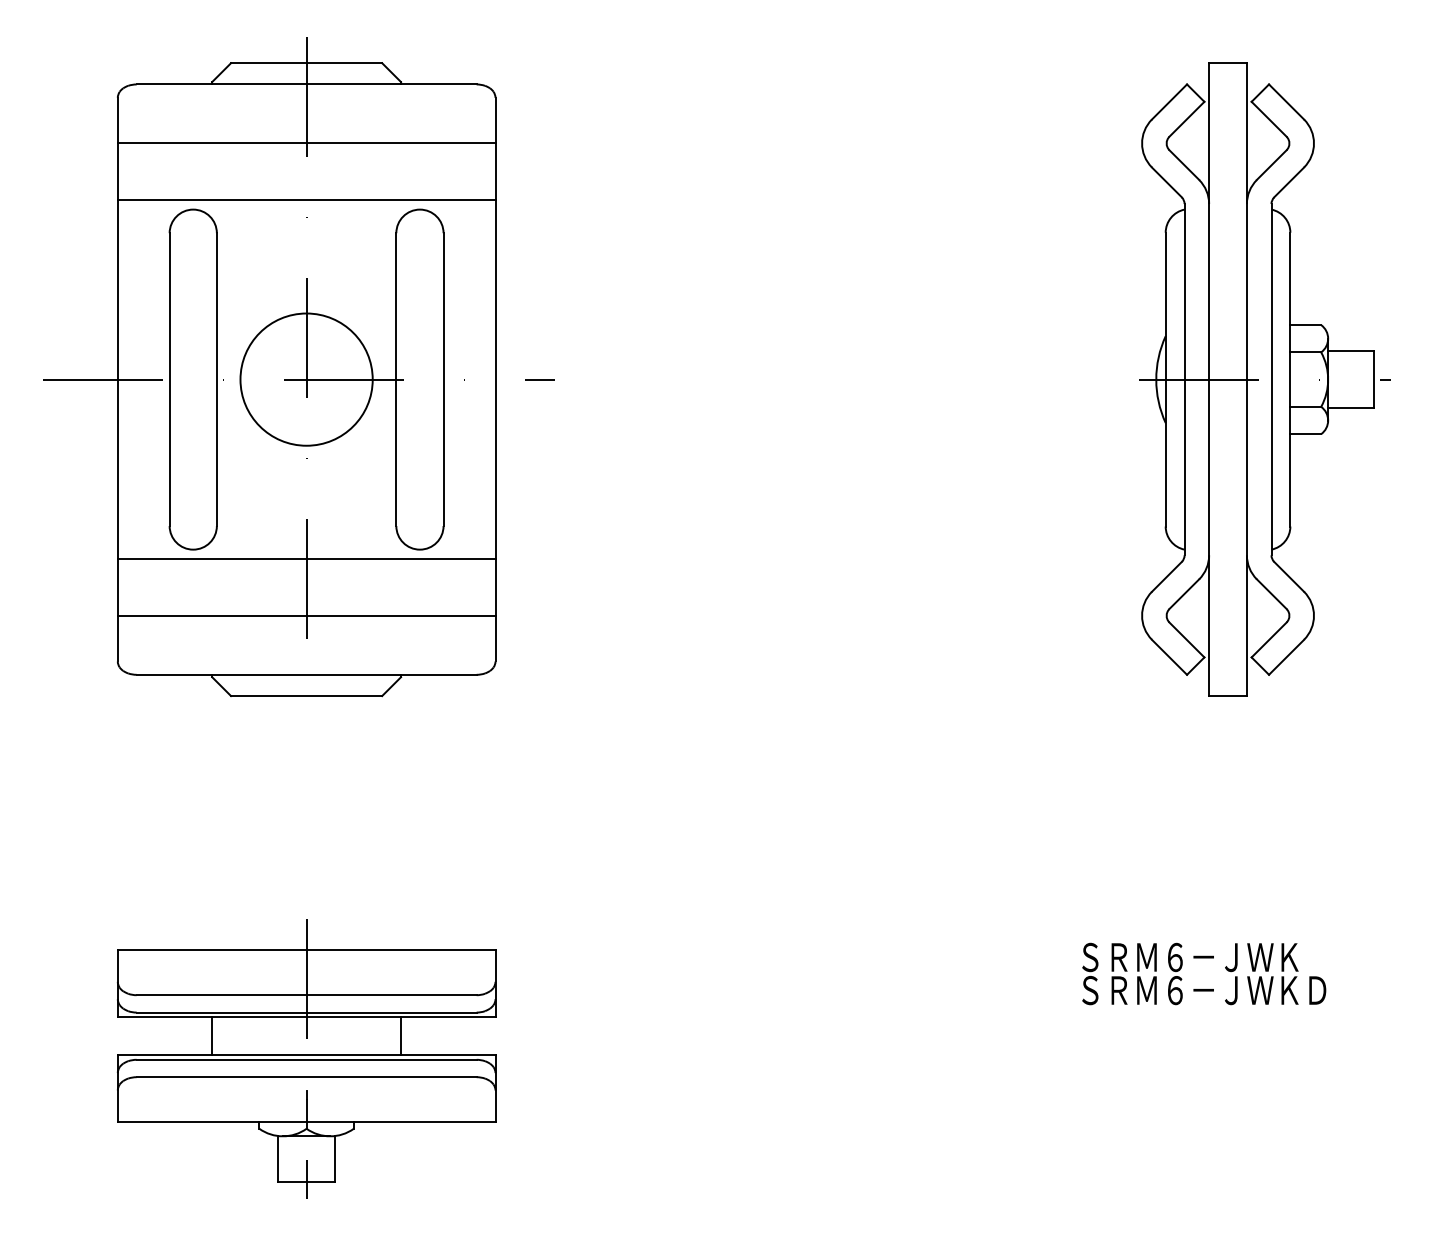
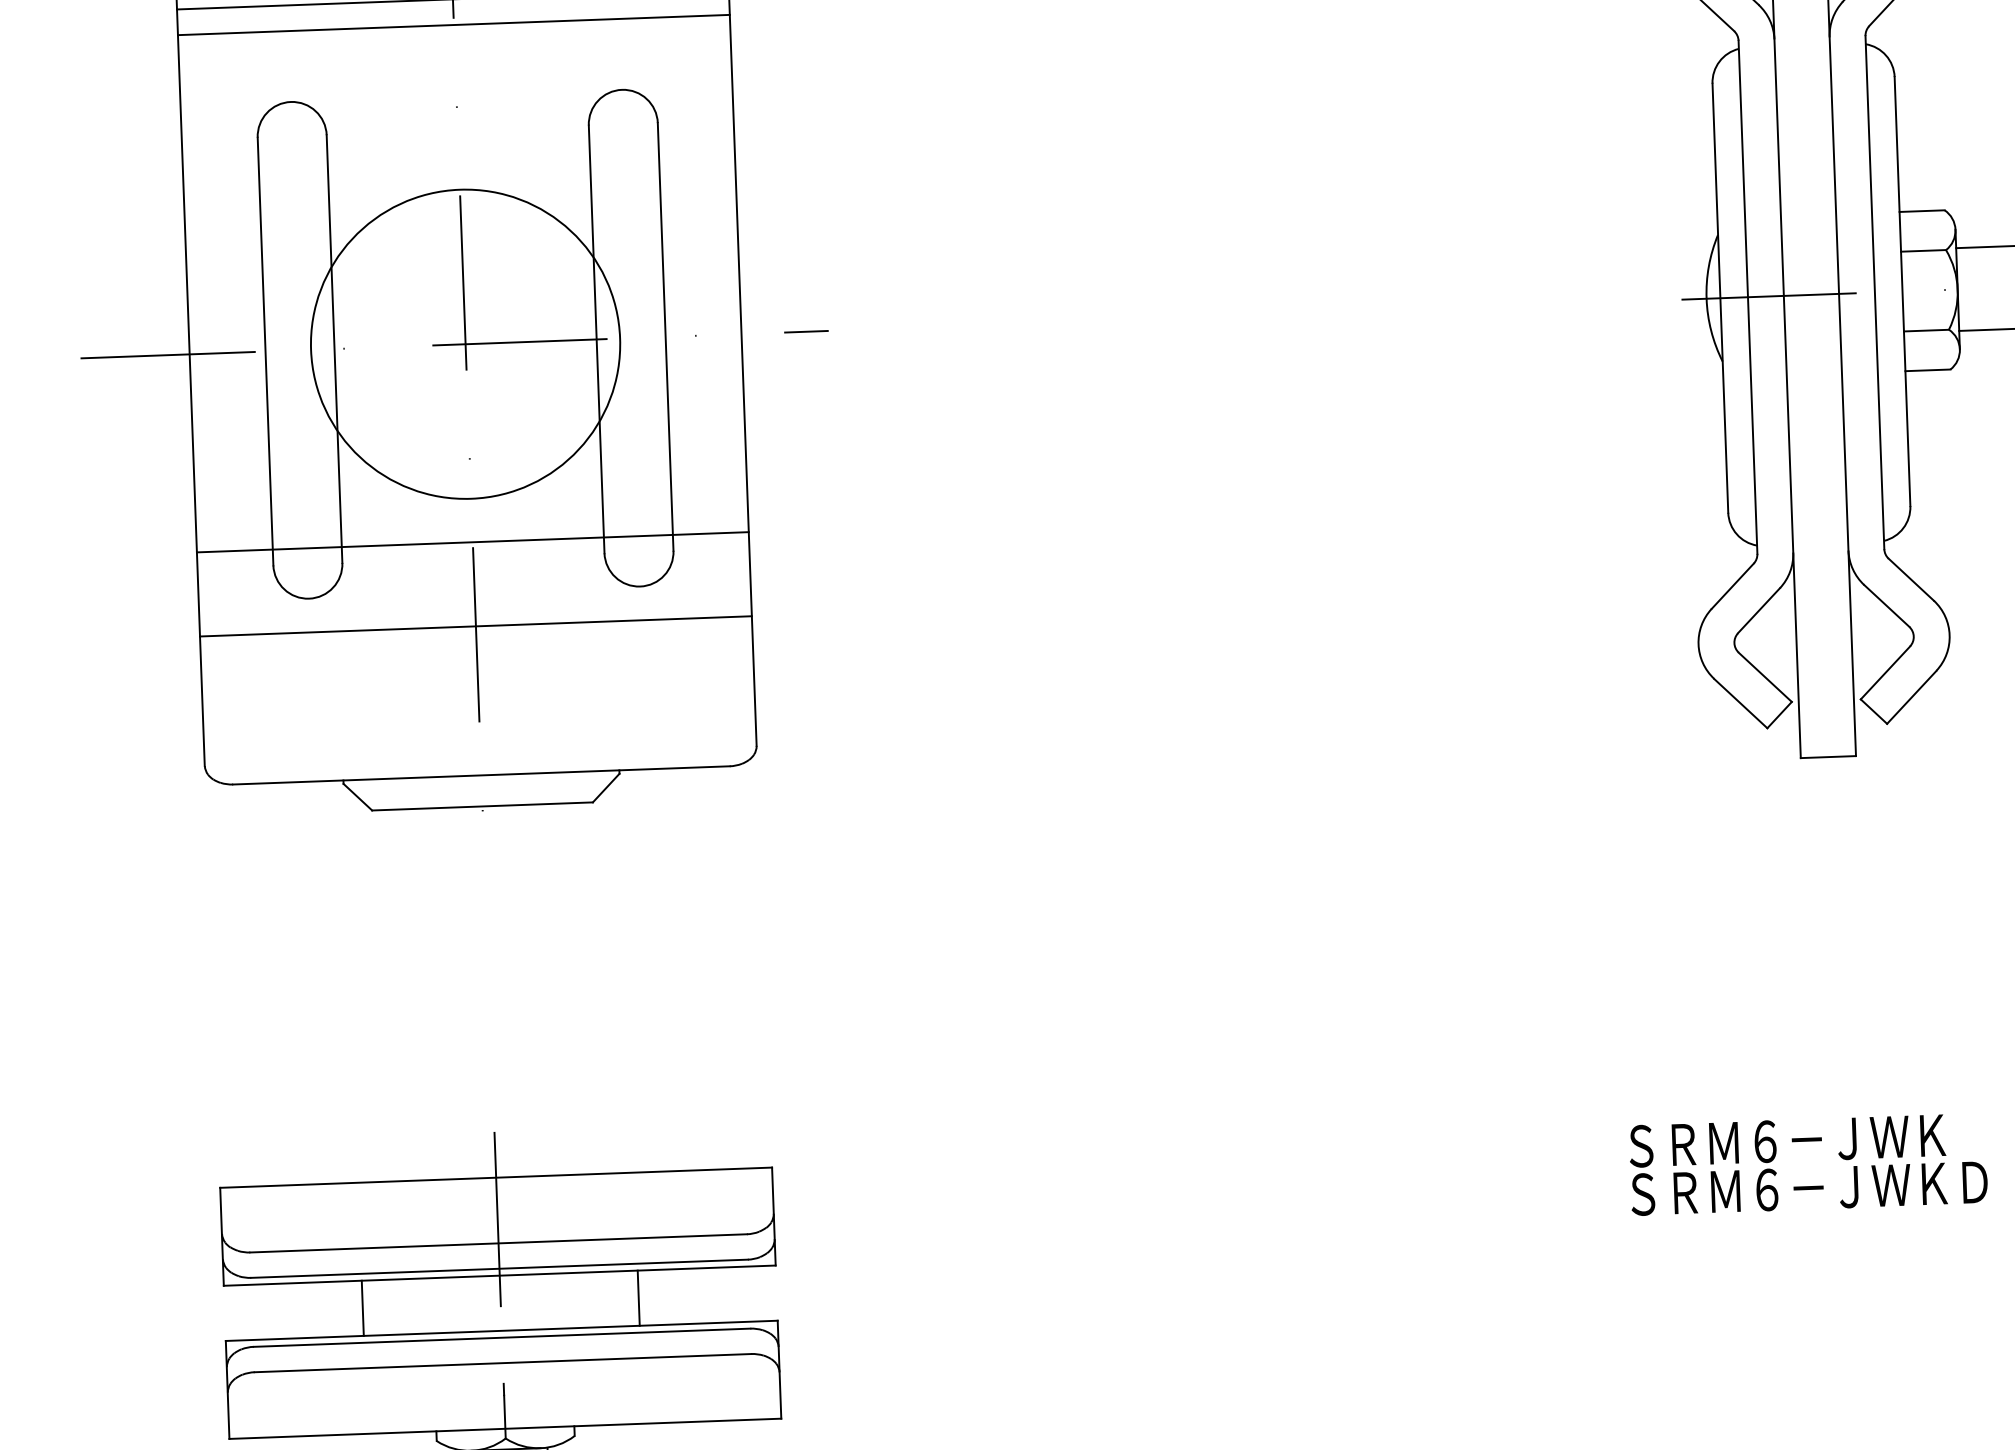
line: (306, 200) -> (453, 25), moved
circle: (306, 379) -> (465, 344), size x1.6
line: (306, 559) -> (472, 542), moved
line: (306, 615) -> (475, 625), moved

